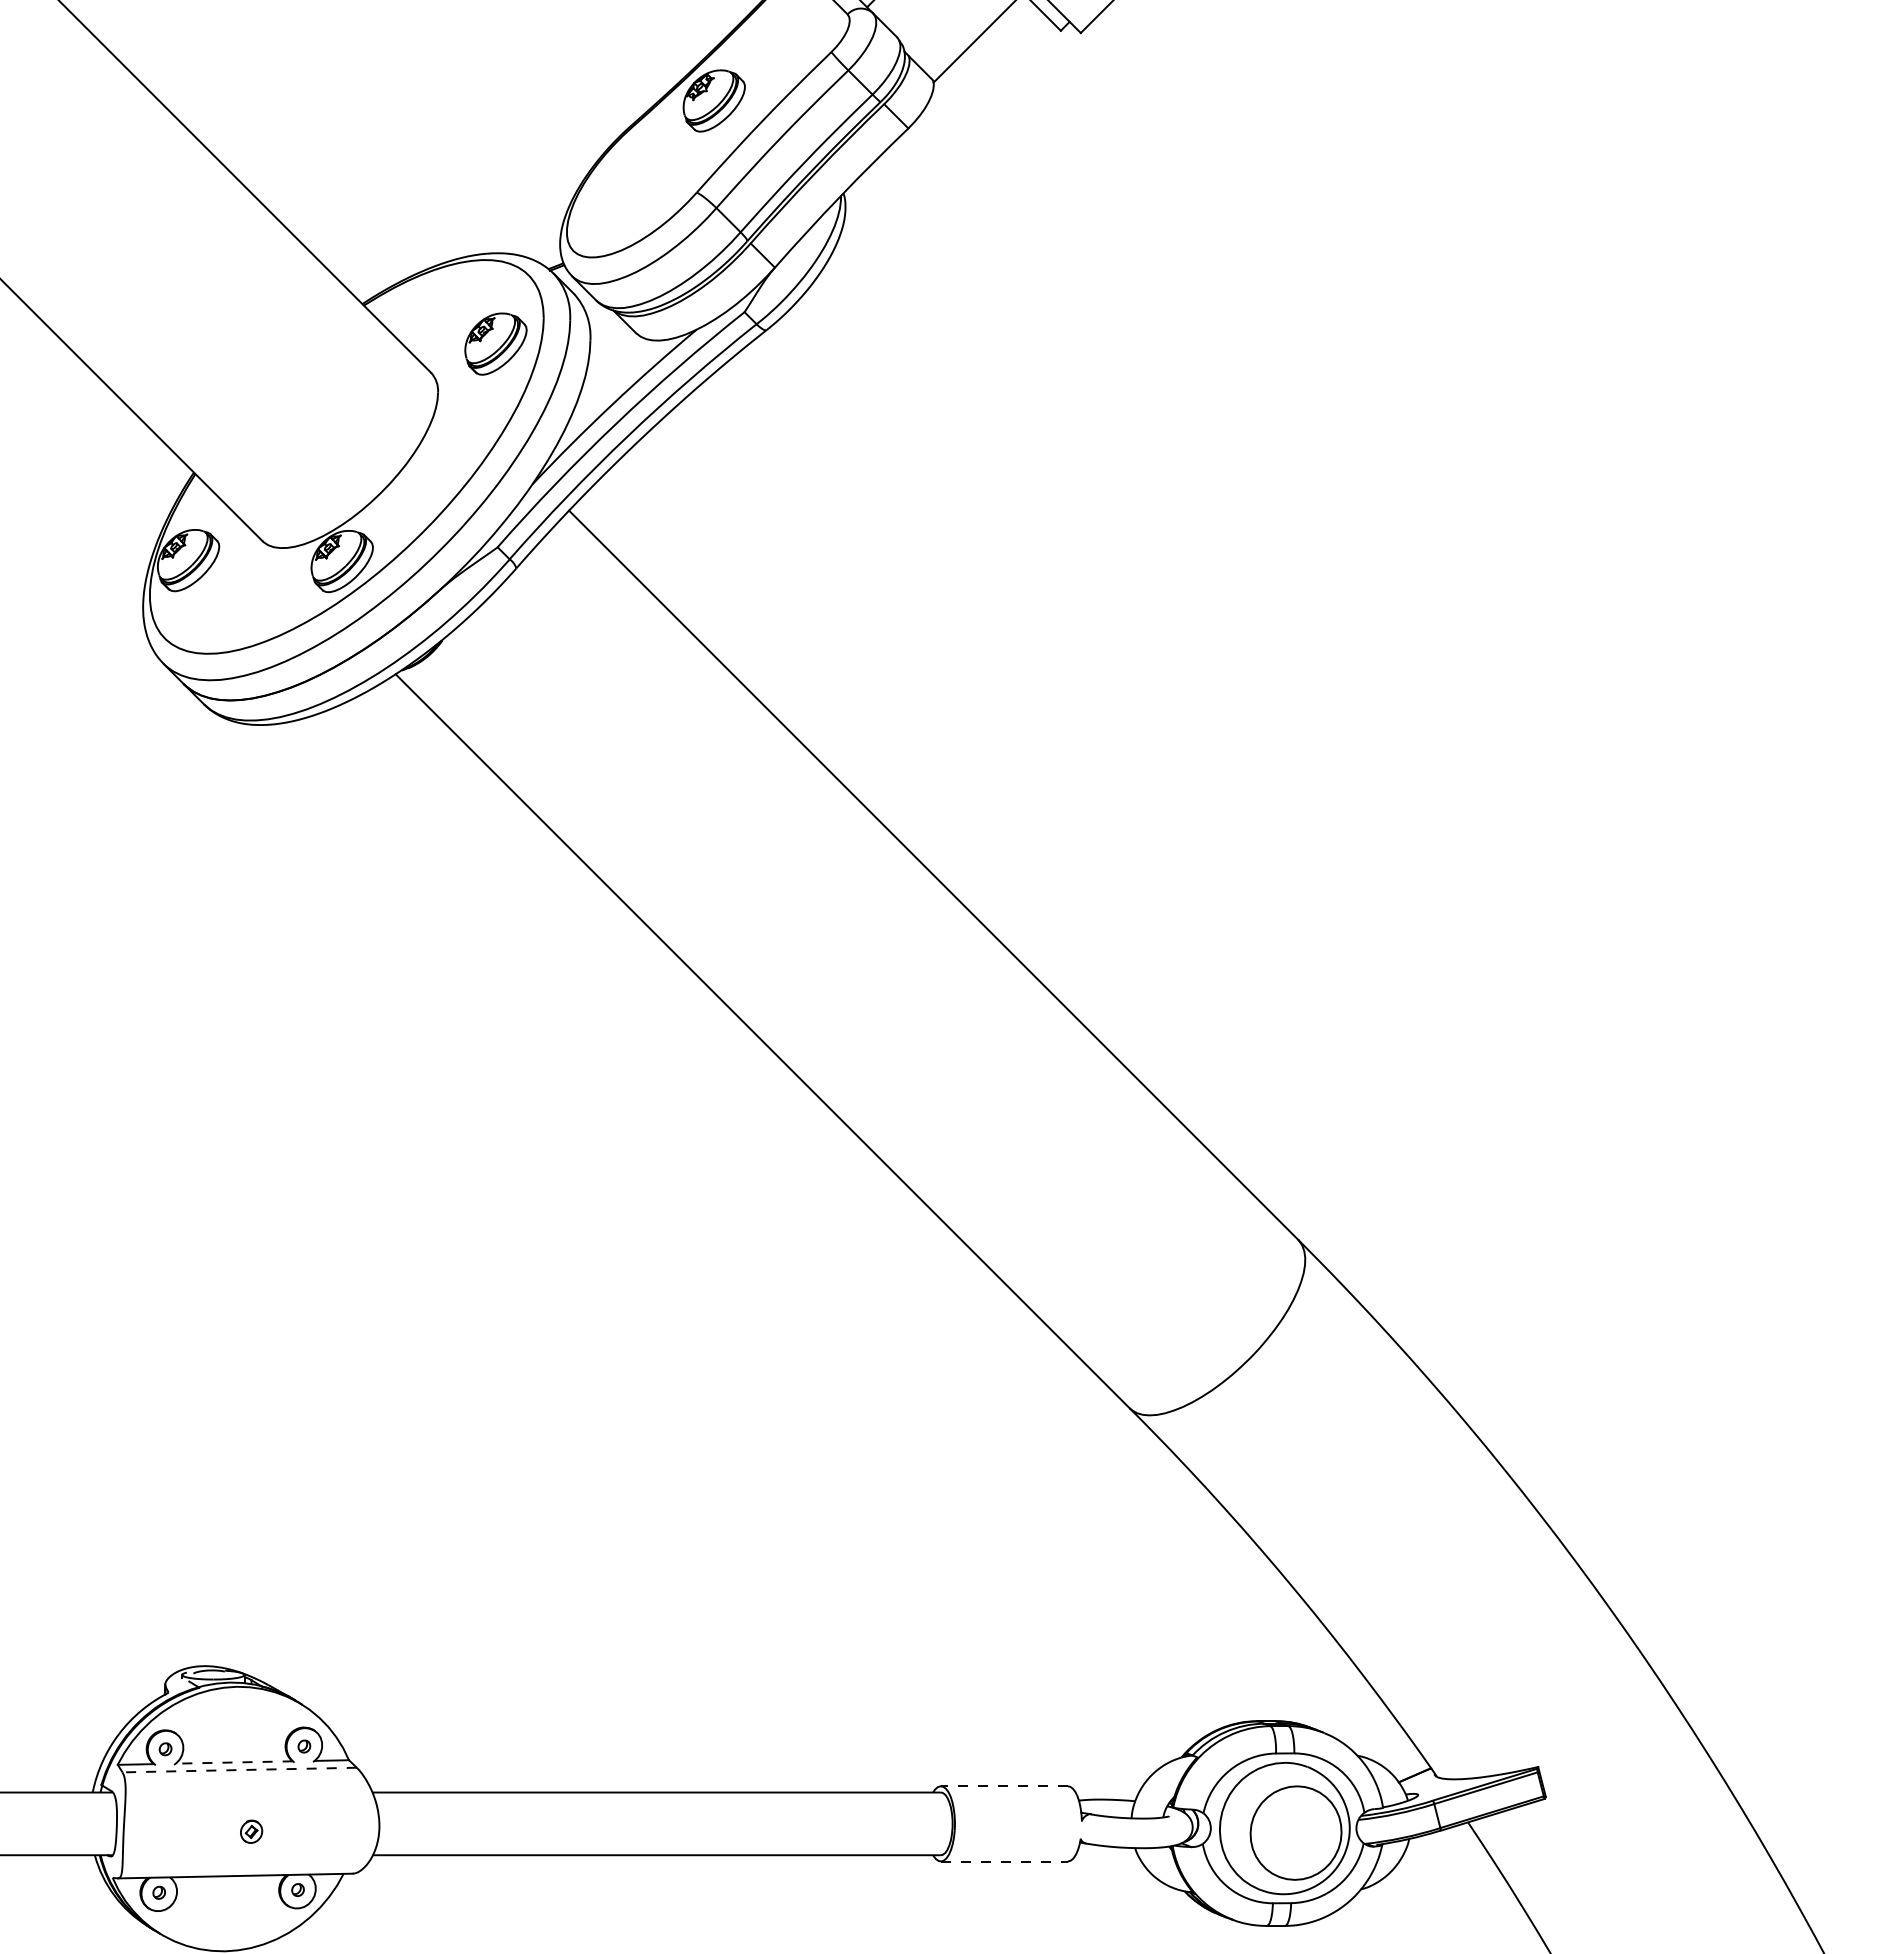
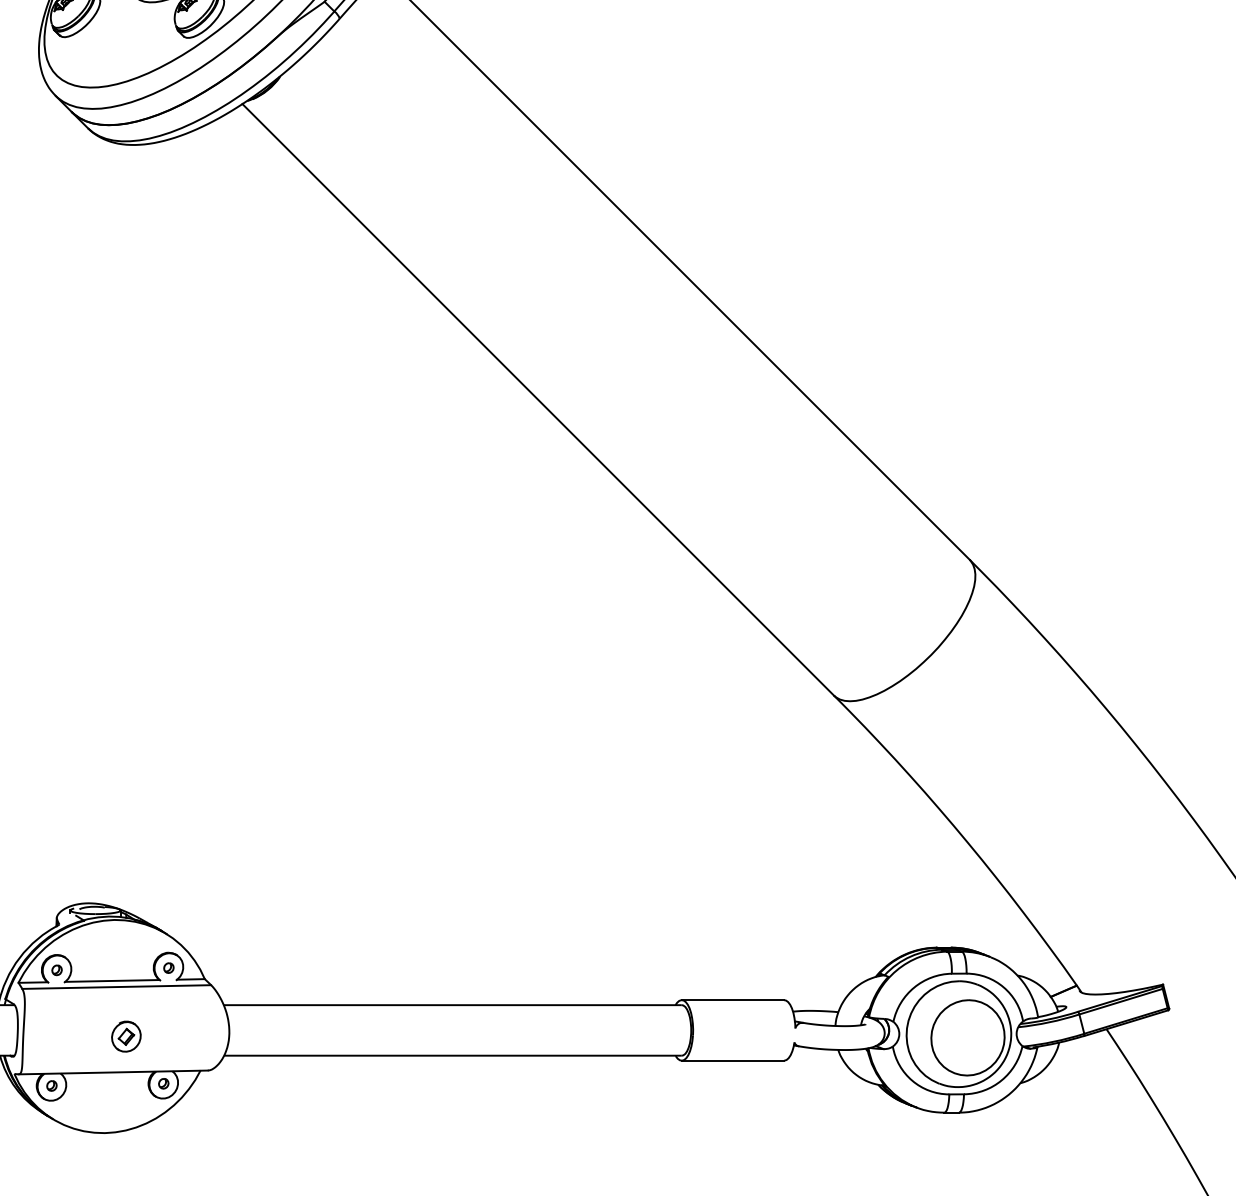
line: (233, 1762) -> (111, 980), dashed -> solid
line: (239, 1770) -> (116, 987), dashed -> solid
line: (1004, 1786) -> (733, 1000), dashed -> solid
part: (251, 1831) -> (126, 1036), size x1.67
line: (1004, 1861) -> (733, 1060), dashed -> solid

